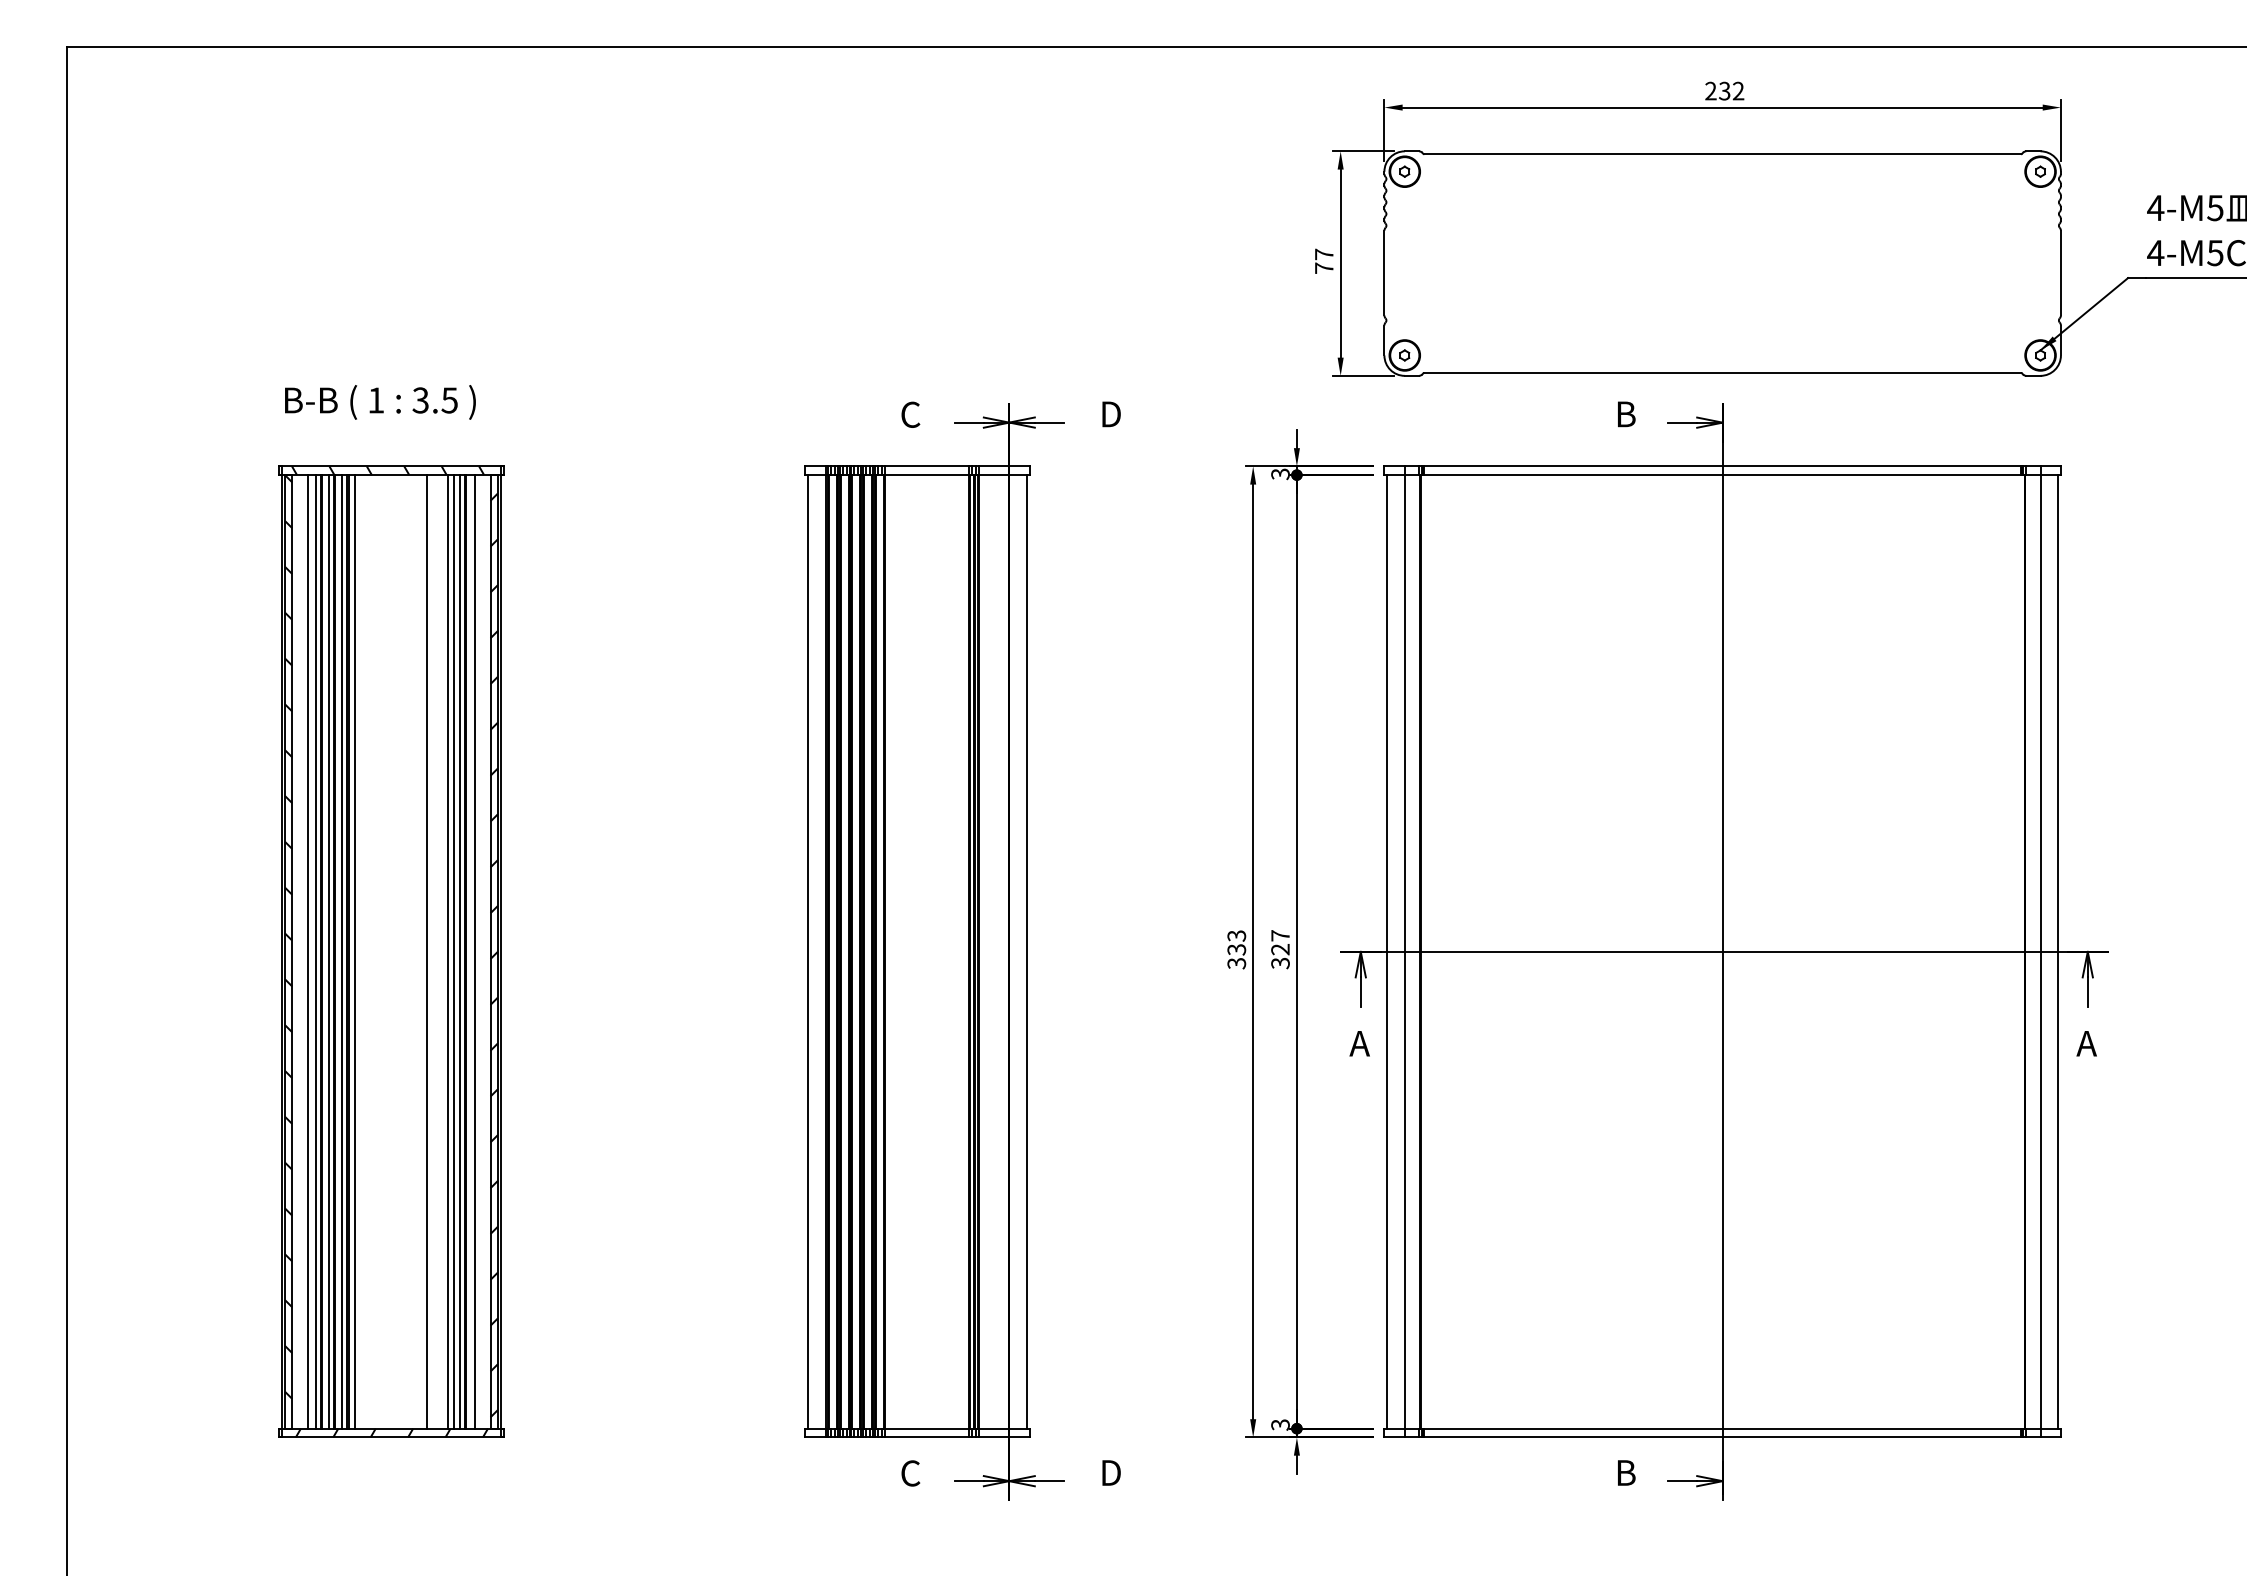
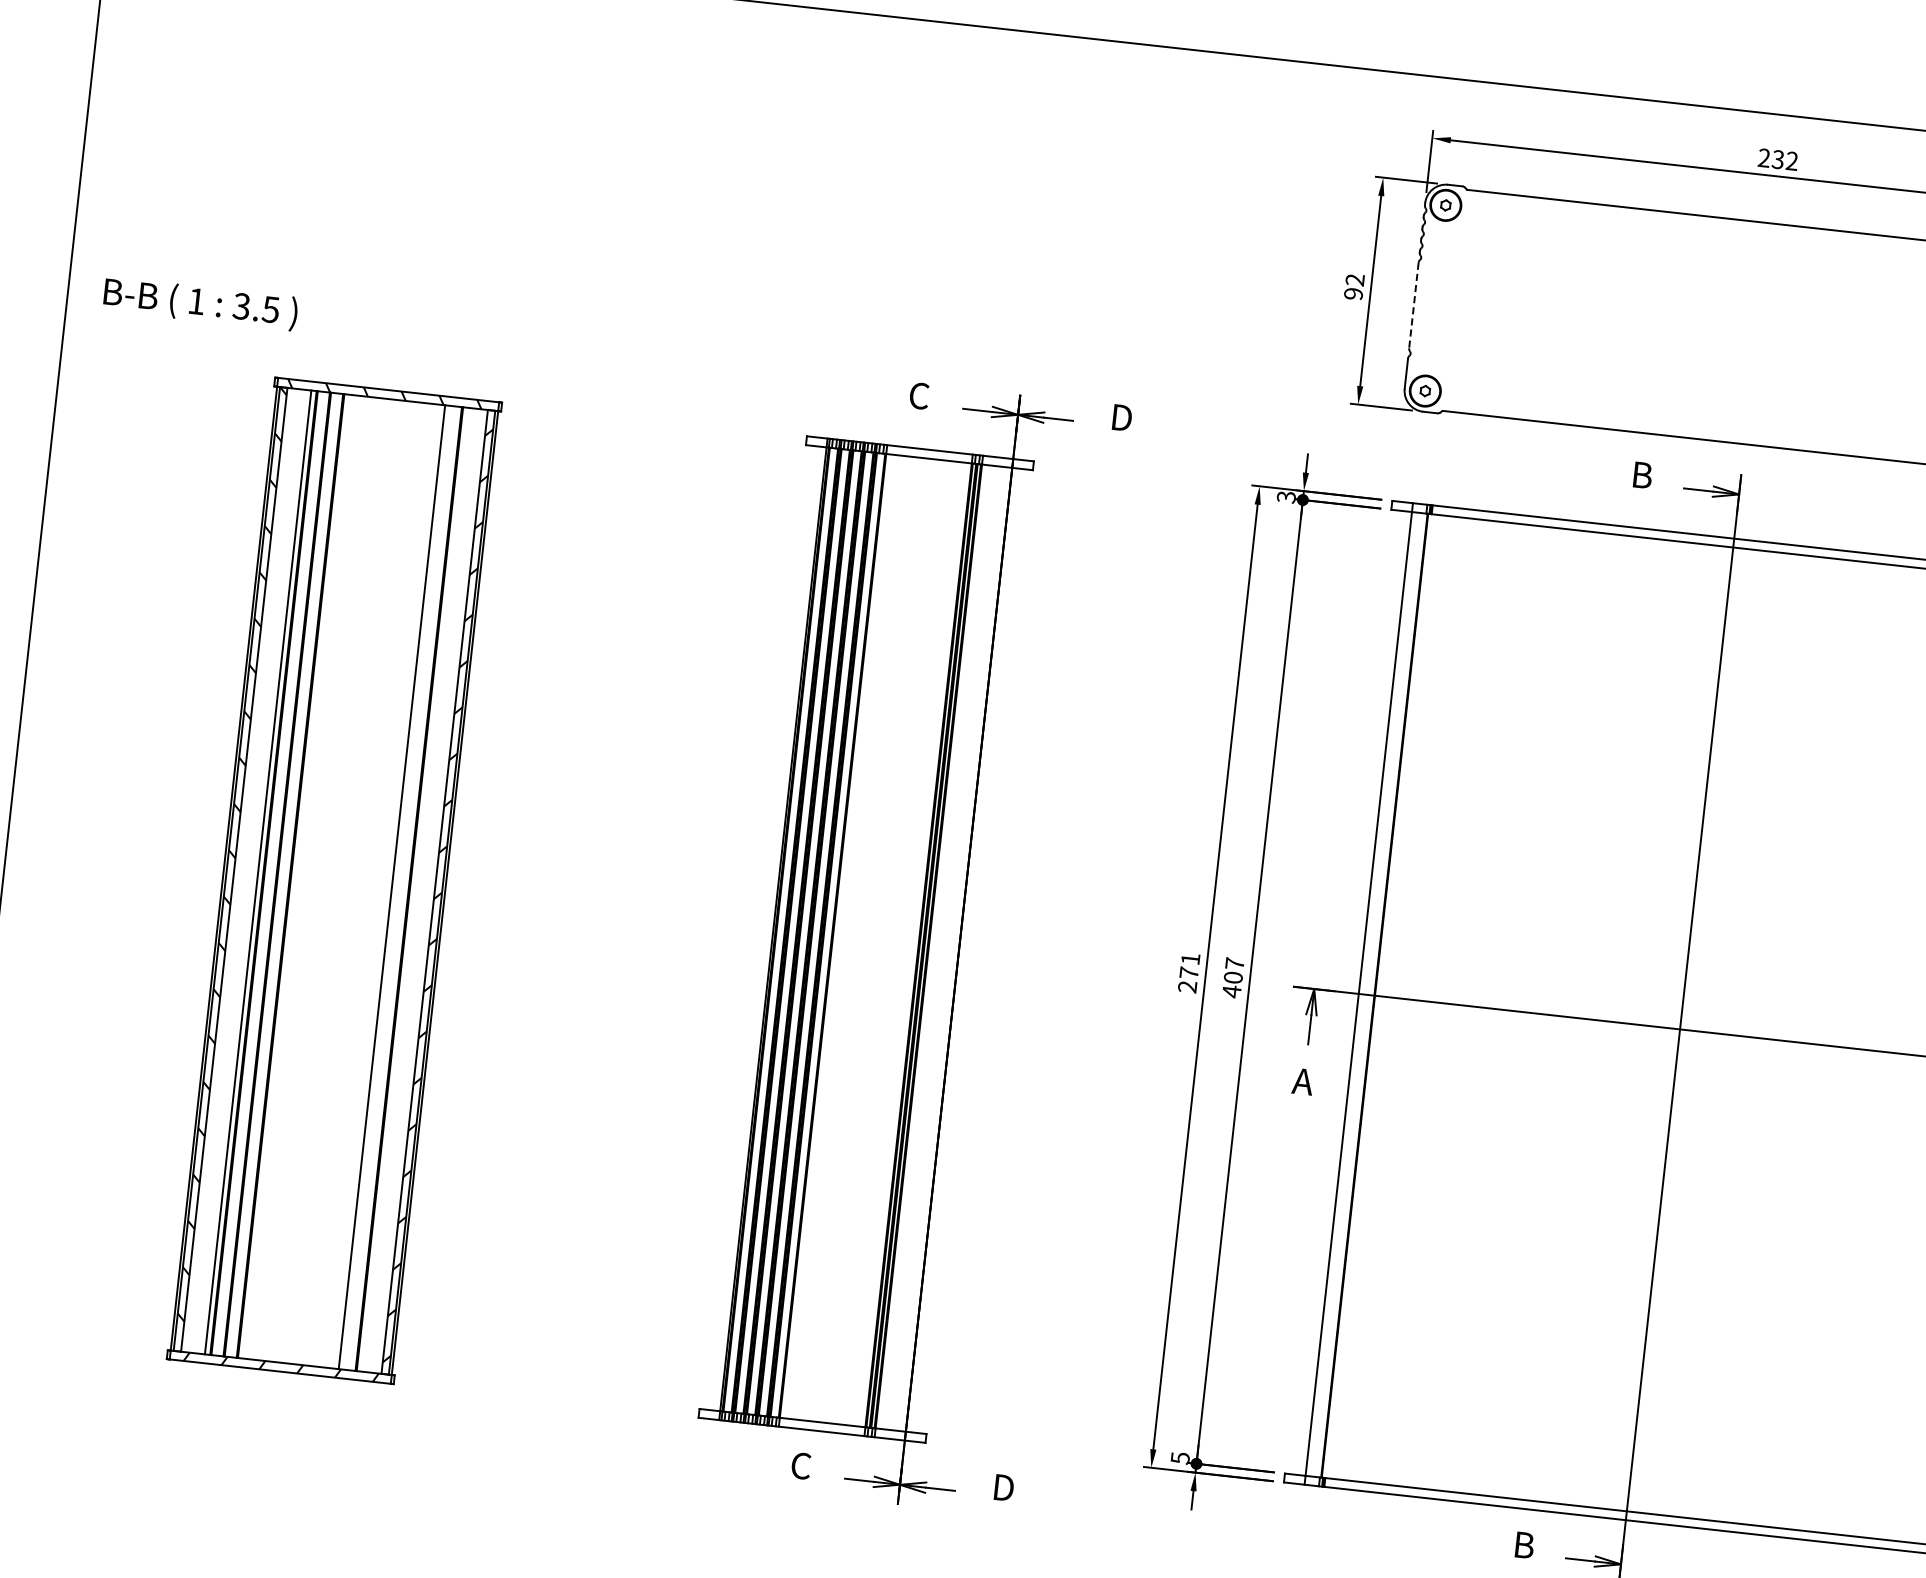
text: (1323, 260) -> (1353, 286), 77 -> 92
line: (1384, 273) -> (1413, 305), solid -> dashed
text: (380, 402) -> (200, 304), moved
text: (1236, 949) -> (1188, 972), 333 -> 271
line: (307, 951) -> (249, 871), removed
line: (329, 951) -> (271, 873), removed
line: (342, 951) -> (285, 875), removed
line: (355, 951) -> (298, 876), removed
line: (427, 951) -> (370, 884), removed
line: (454, 951) -> (398, 887), removed
line: (459, 951) -> (403, 888), removed
line: (475, 951) -> (419, 889), removed
line: (808, 951) -> (756, 927), removed
line: (1026, 951) -> (976, 951), removed
line: (1387, 951) -> (1341, 991), removed
text: (1280, 956) -> (1232, 984), 327 -> 407
text: (1280, 1424) -> (1180, 1457), 3 -> 5

